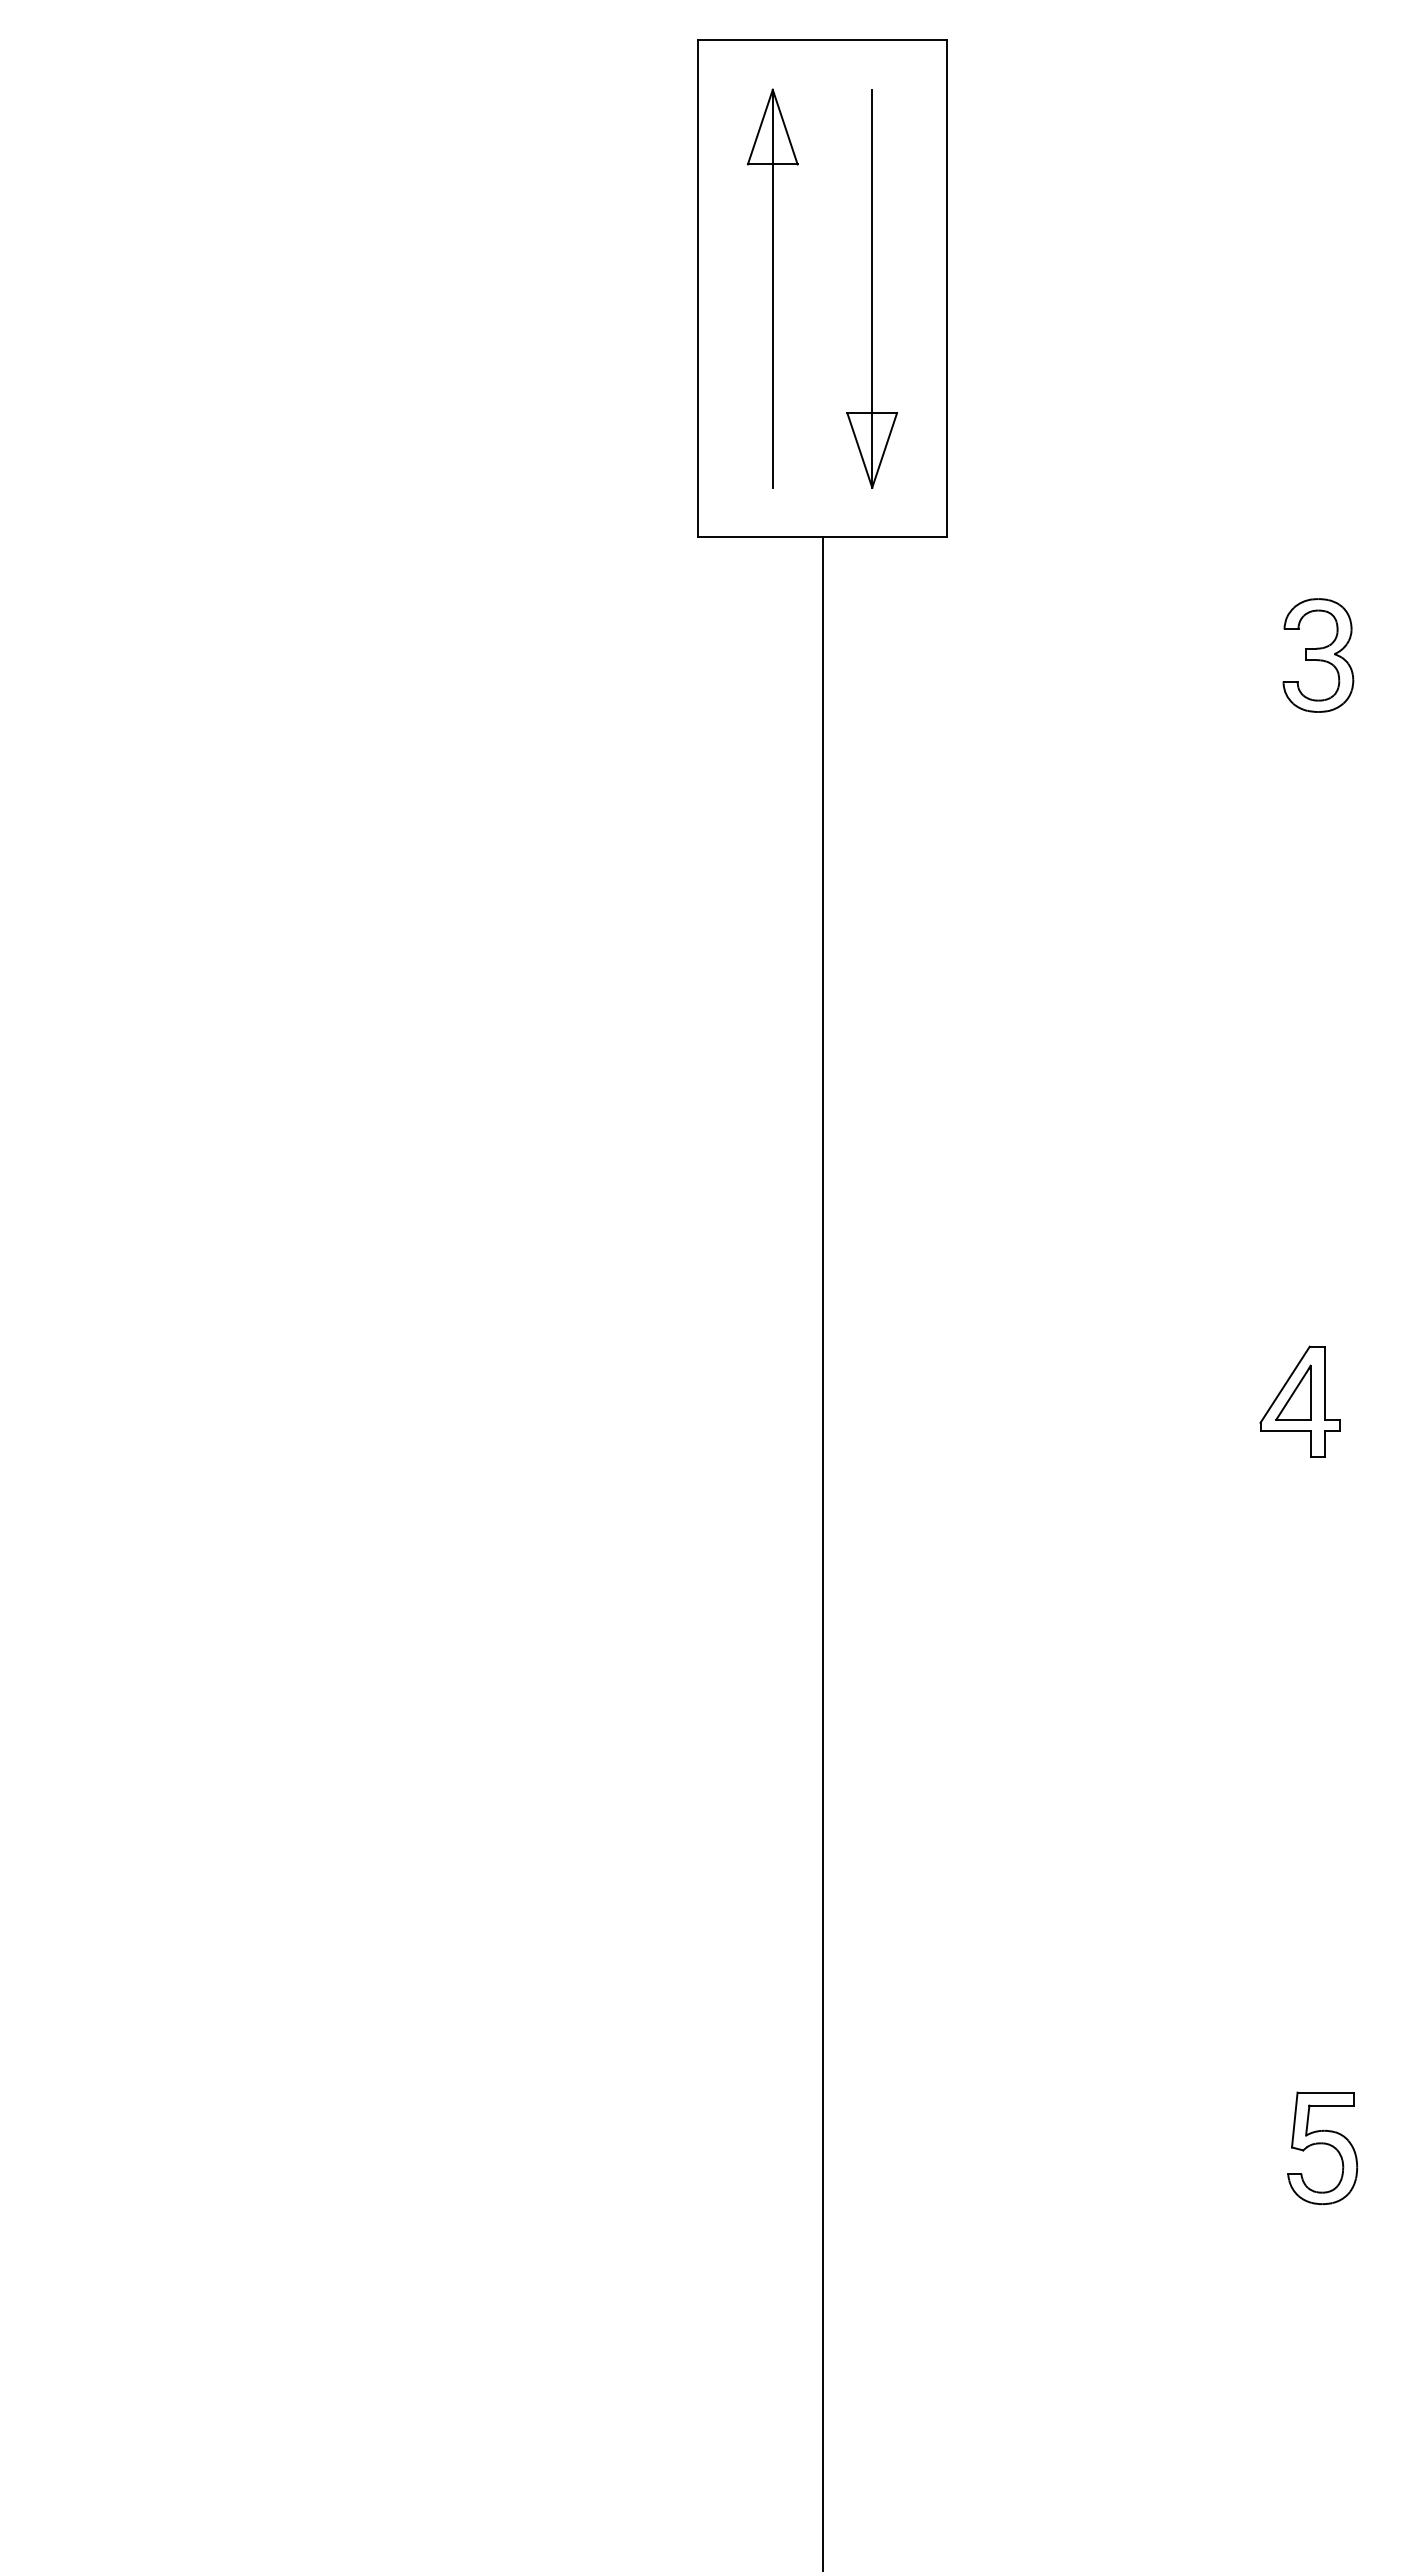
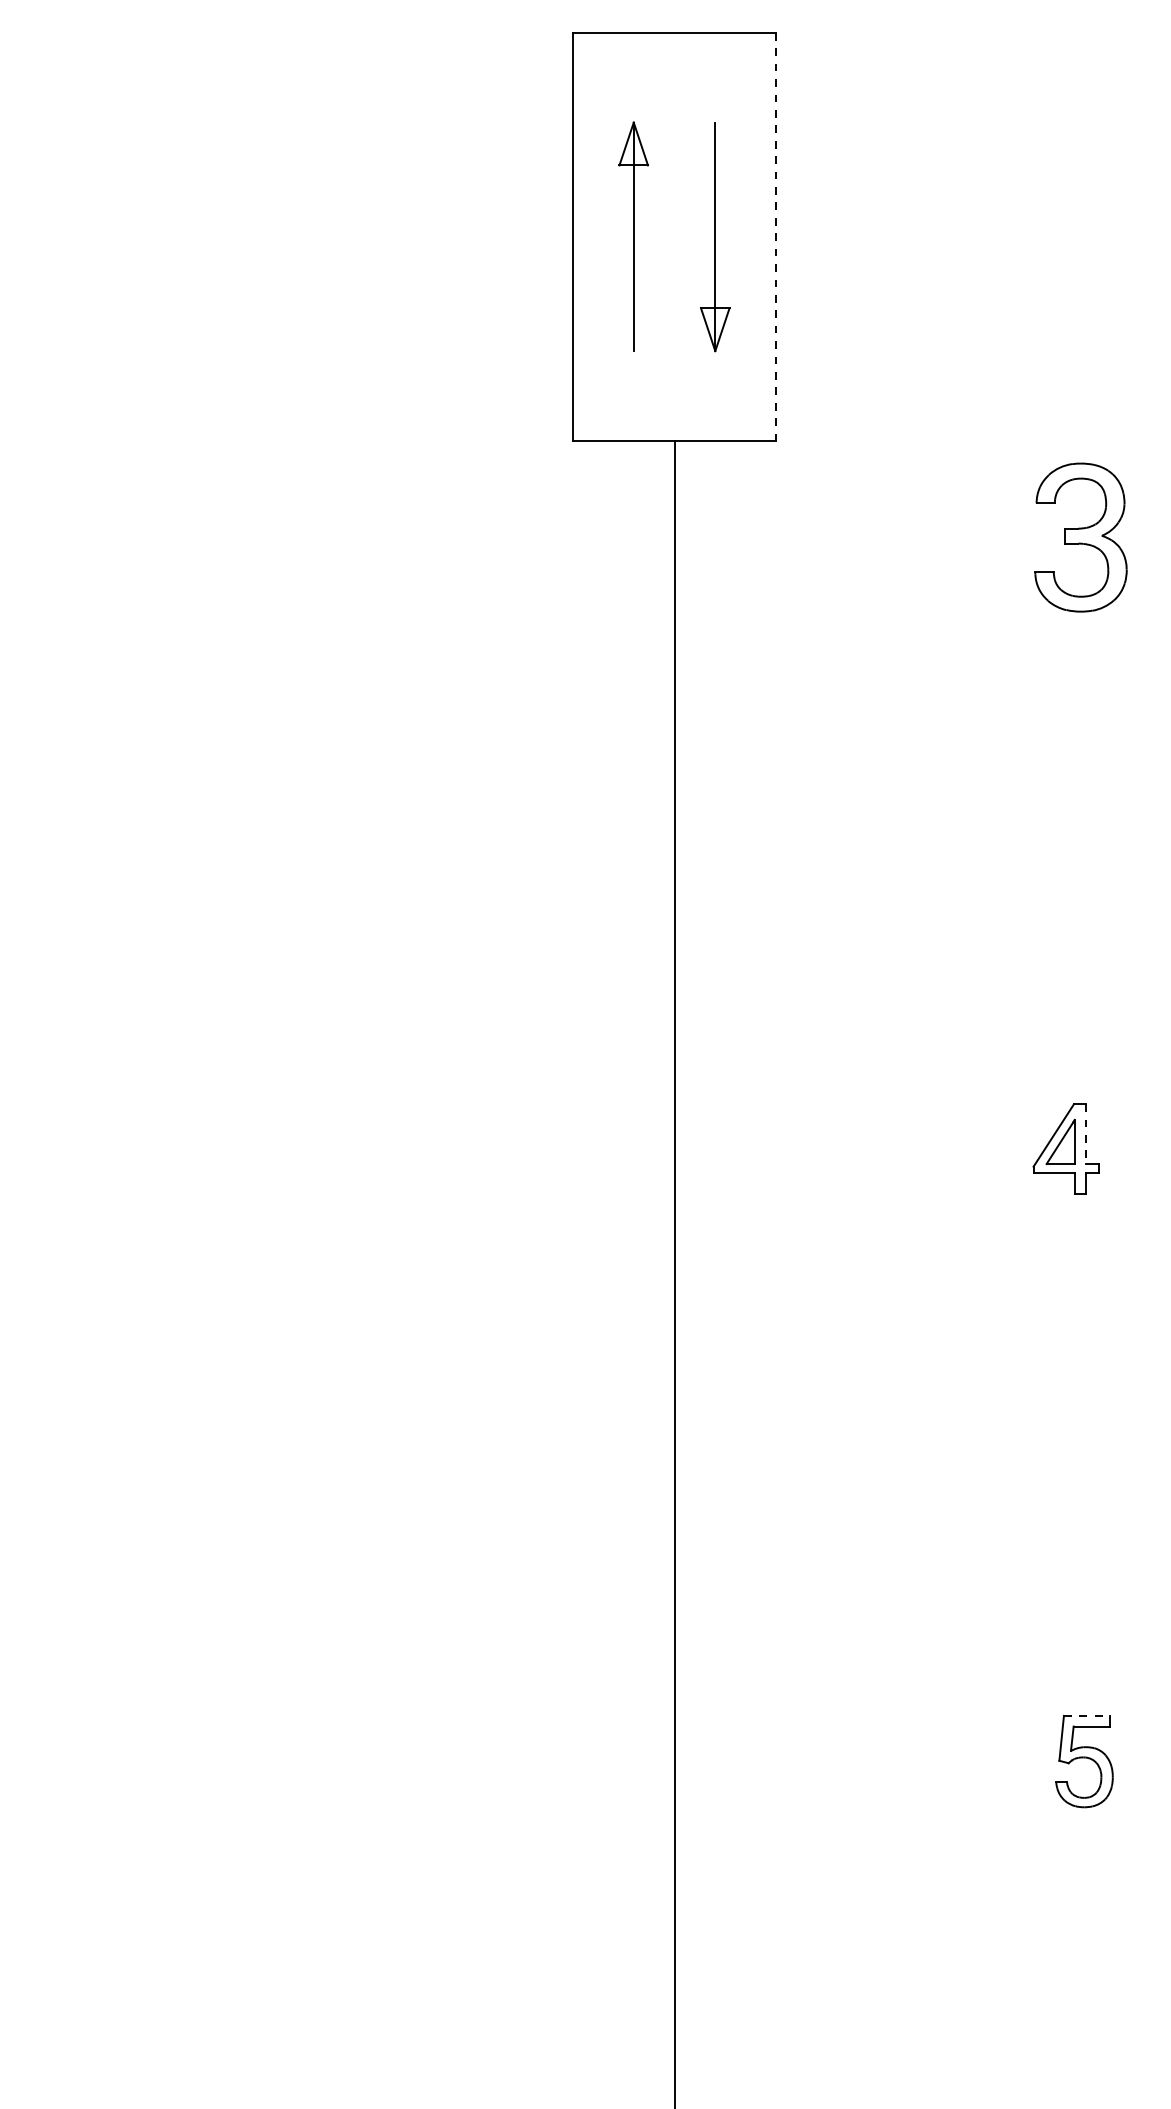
part: (772, 288) -> (633, 236), size x0.7
part: (872, 288) -> (715, 236), size x0.7
line: (946, 288) -> (776, 236), solid -> dashed
part: (1318, 655) -> (1081, 537), size x1.6
line: (1324, 1383) -> (1086, 1134), solid -> dashed
line: (1326, 2092) -> (1087, 1715), solid -> dashed

